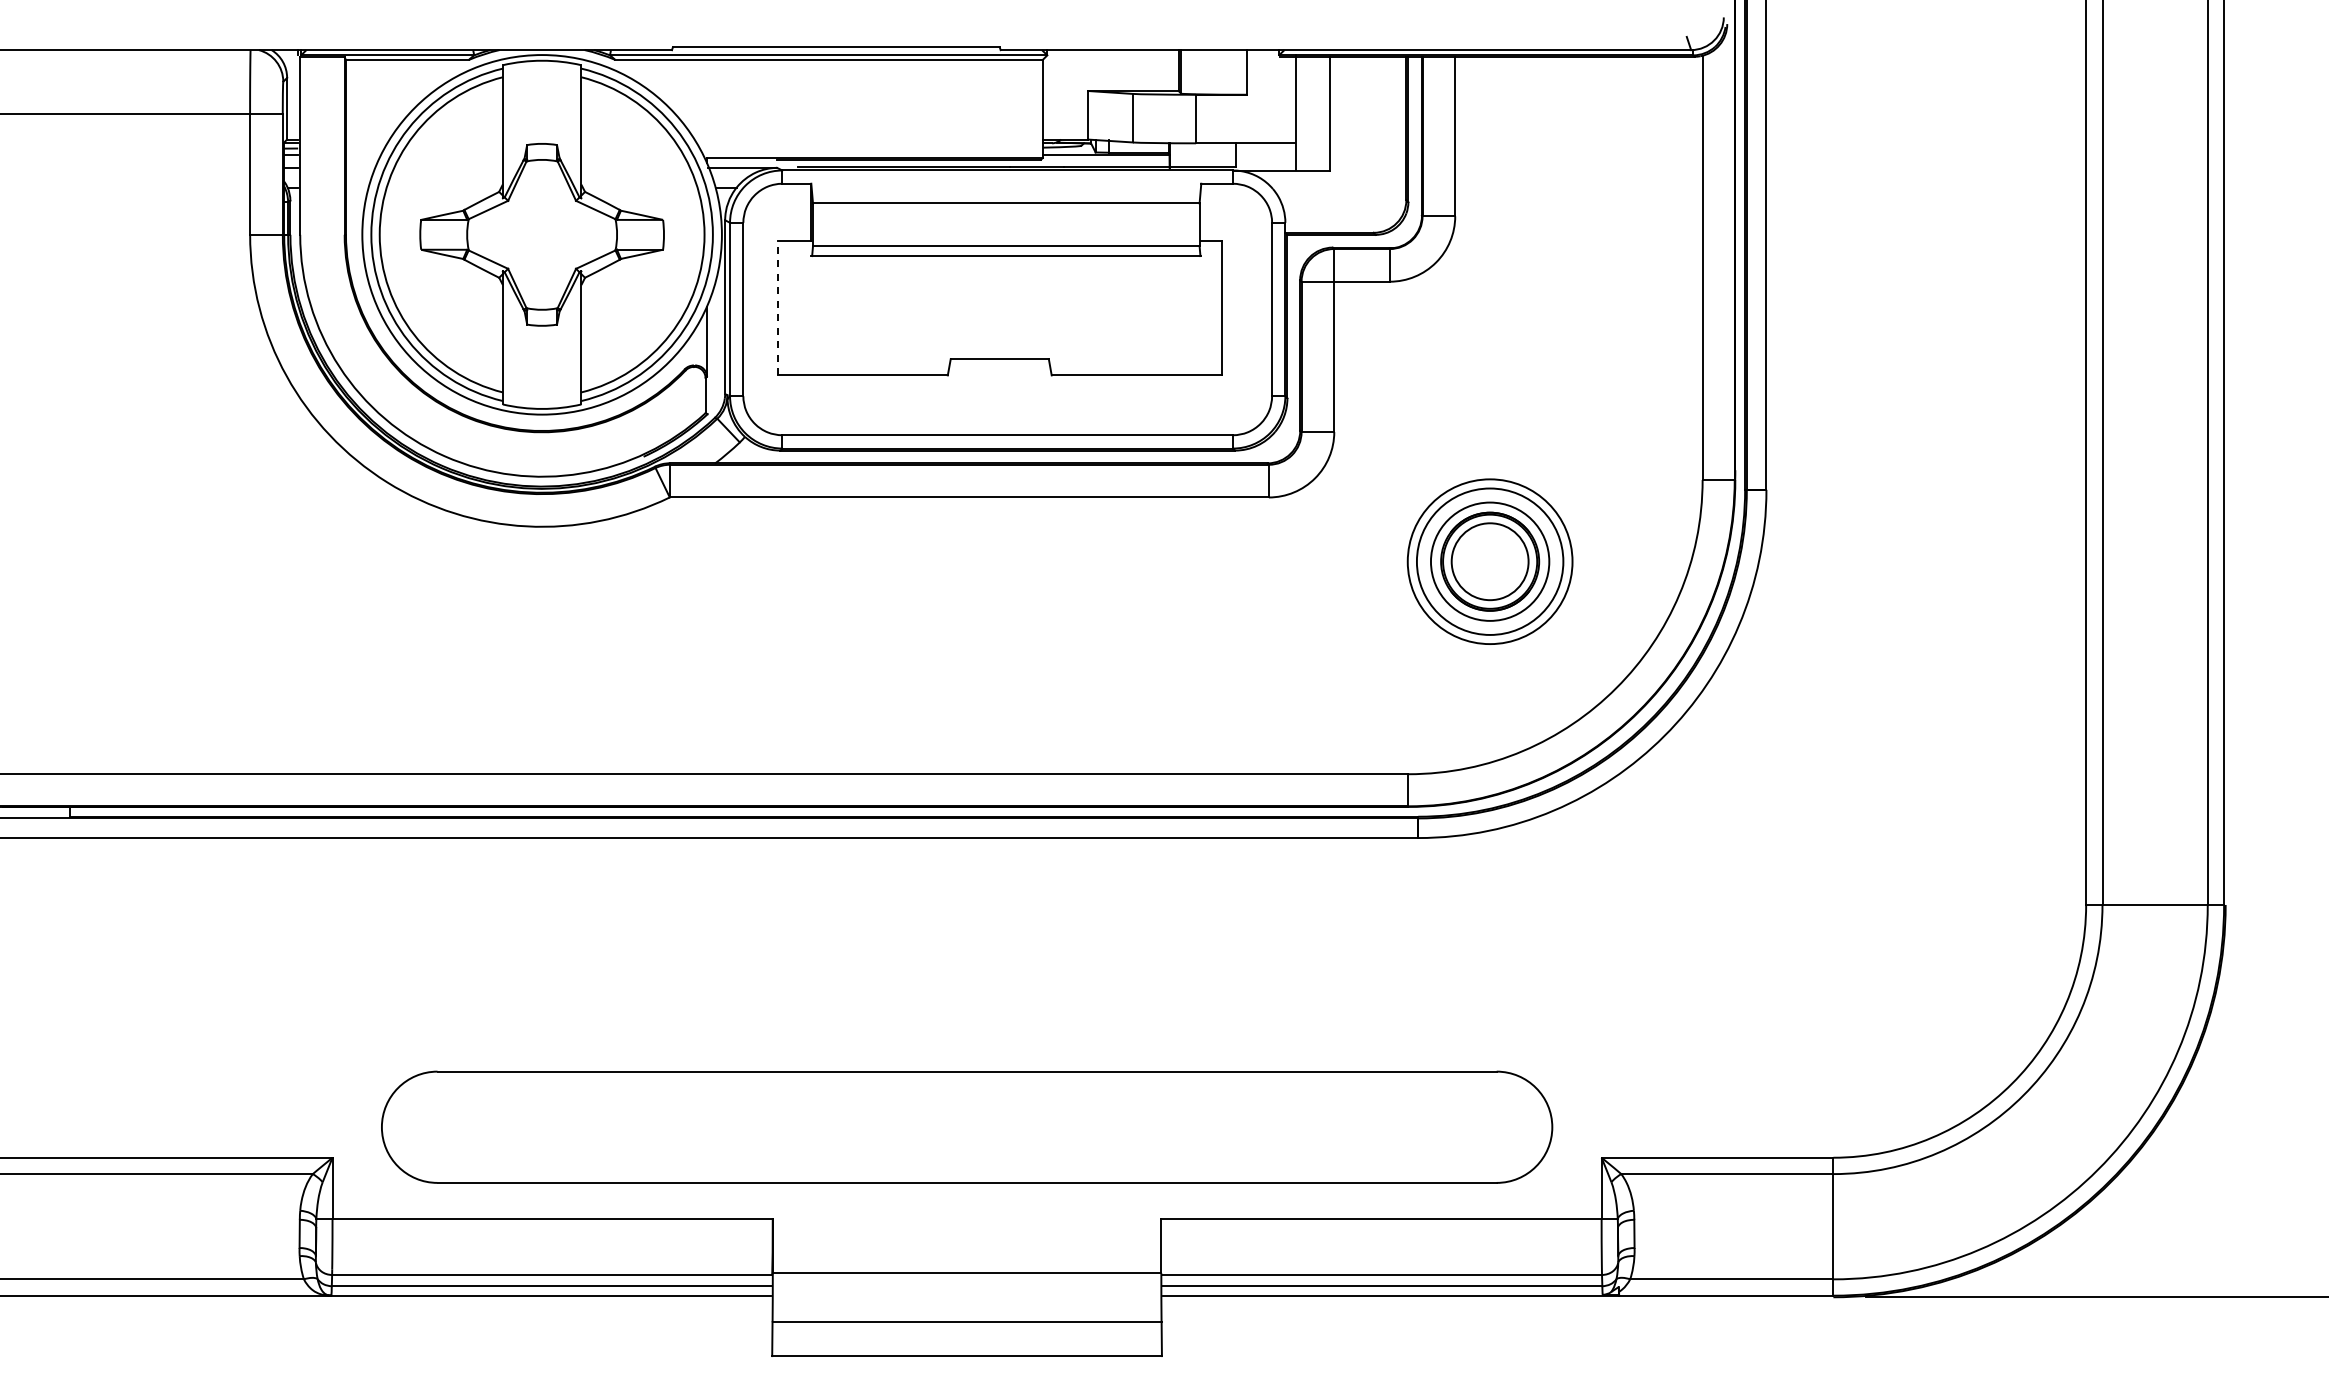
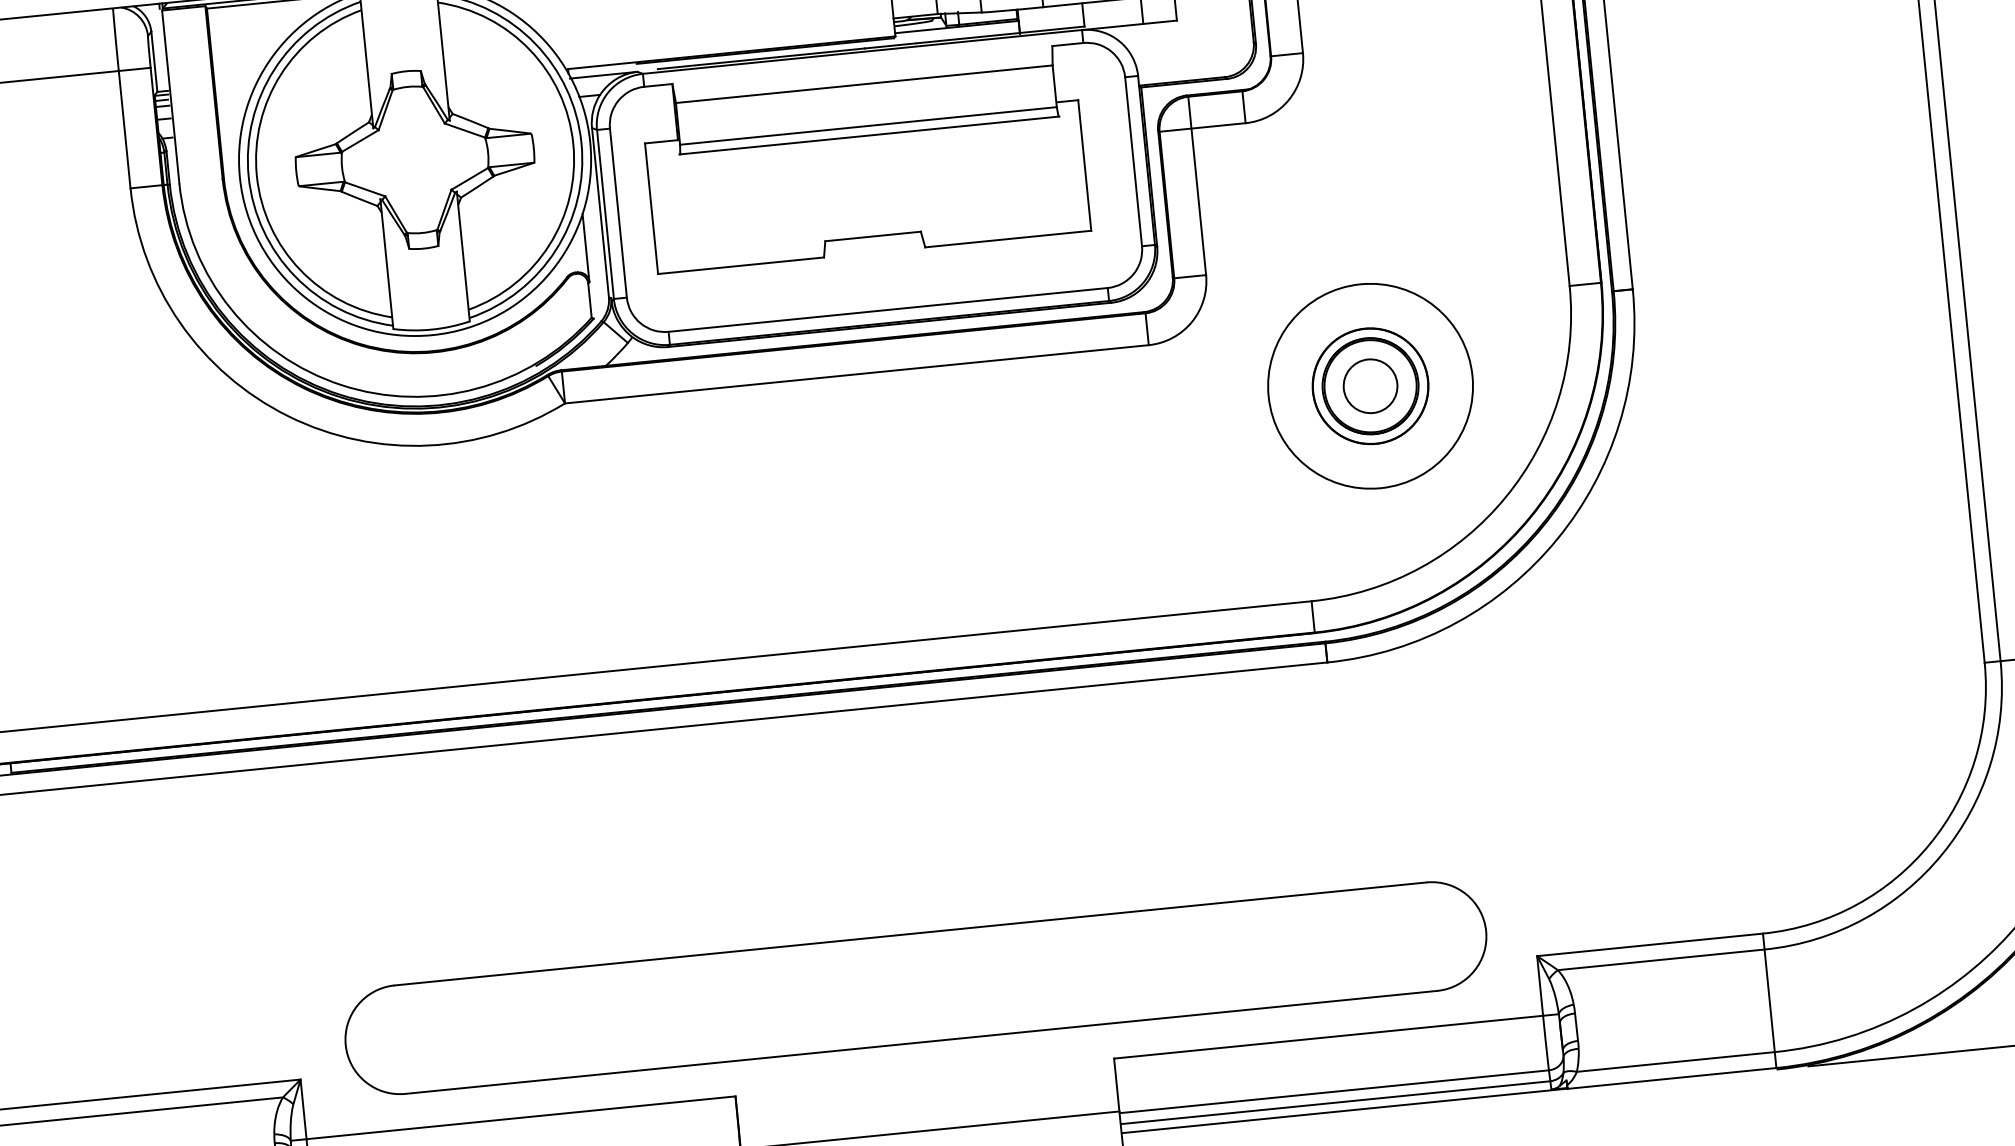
line: (777, 307) -> (651, 207), dashed -> solid
circle: (1489, 561) -> (1369, 386), size x0.71
circle: (1489, 561) -> (1369, 386), size x0.71
circle: (1489, 561) -> (1369, 386), size x1.43

